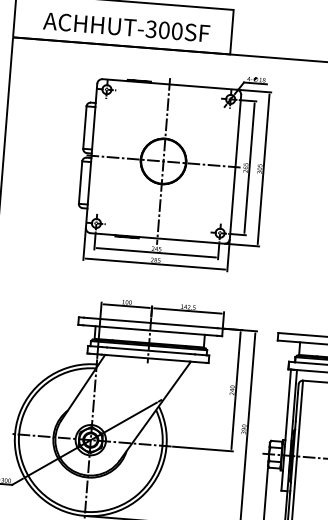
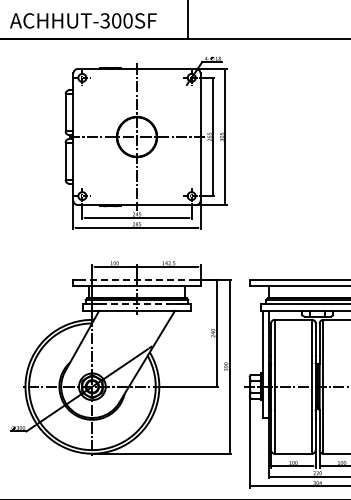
text: (126, 26) -> (83, 20), moved
line: (150, 322) -> (136, 279), solid -> dashed
line: (149, 351) -> (137, 304), solid -> dashed

